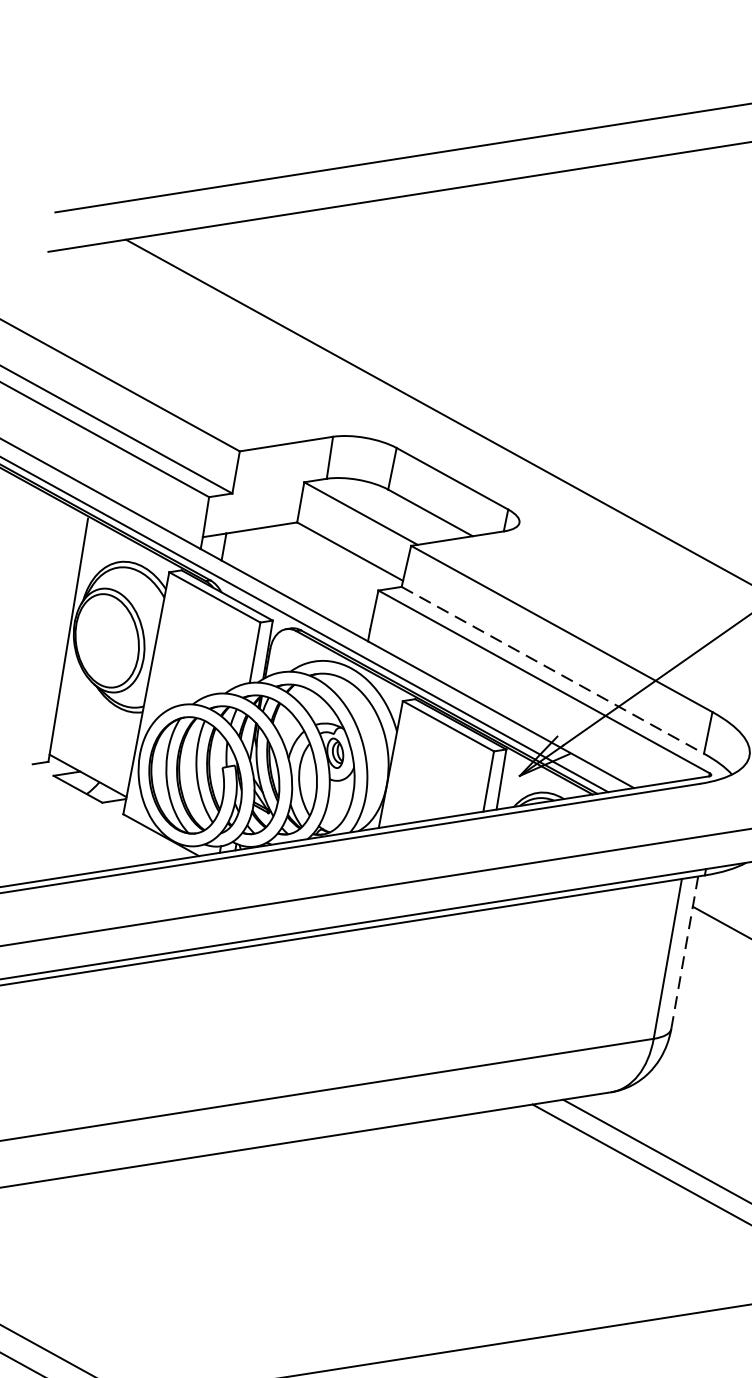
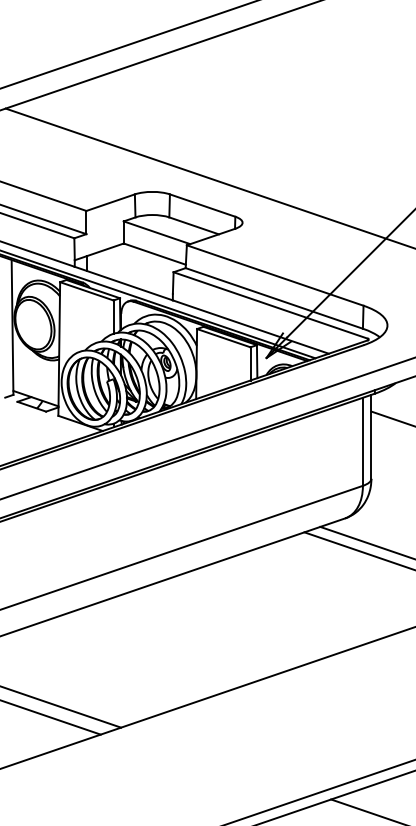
line: (553, 670) -> (274, 298), dashed -> solid
line: (685, 952) -> (371, 436), dashed -> solid

